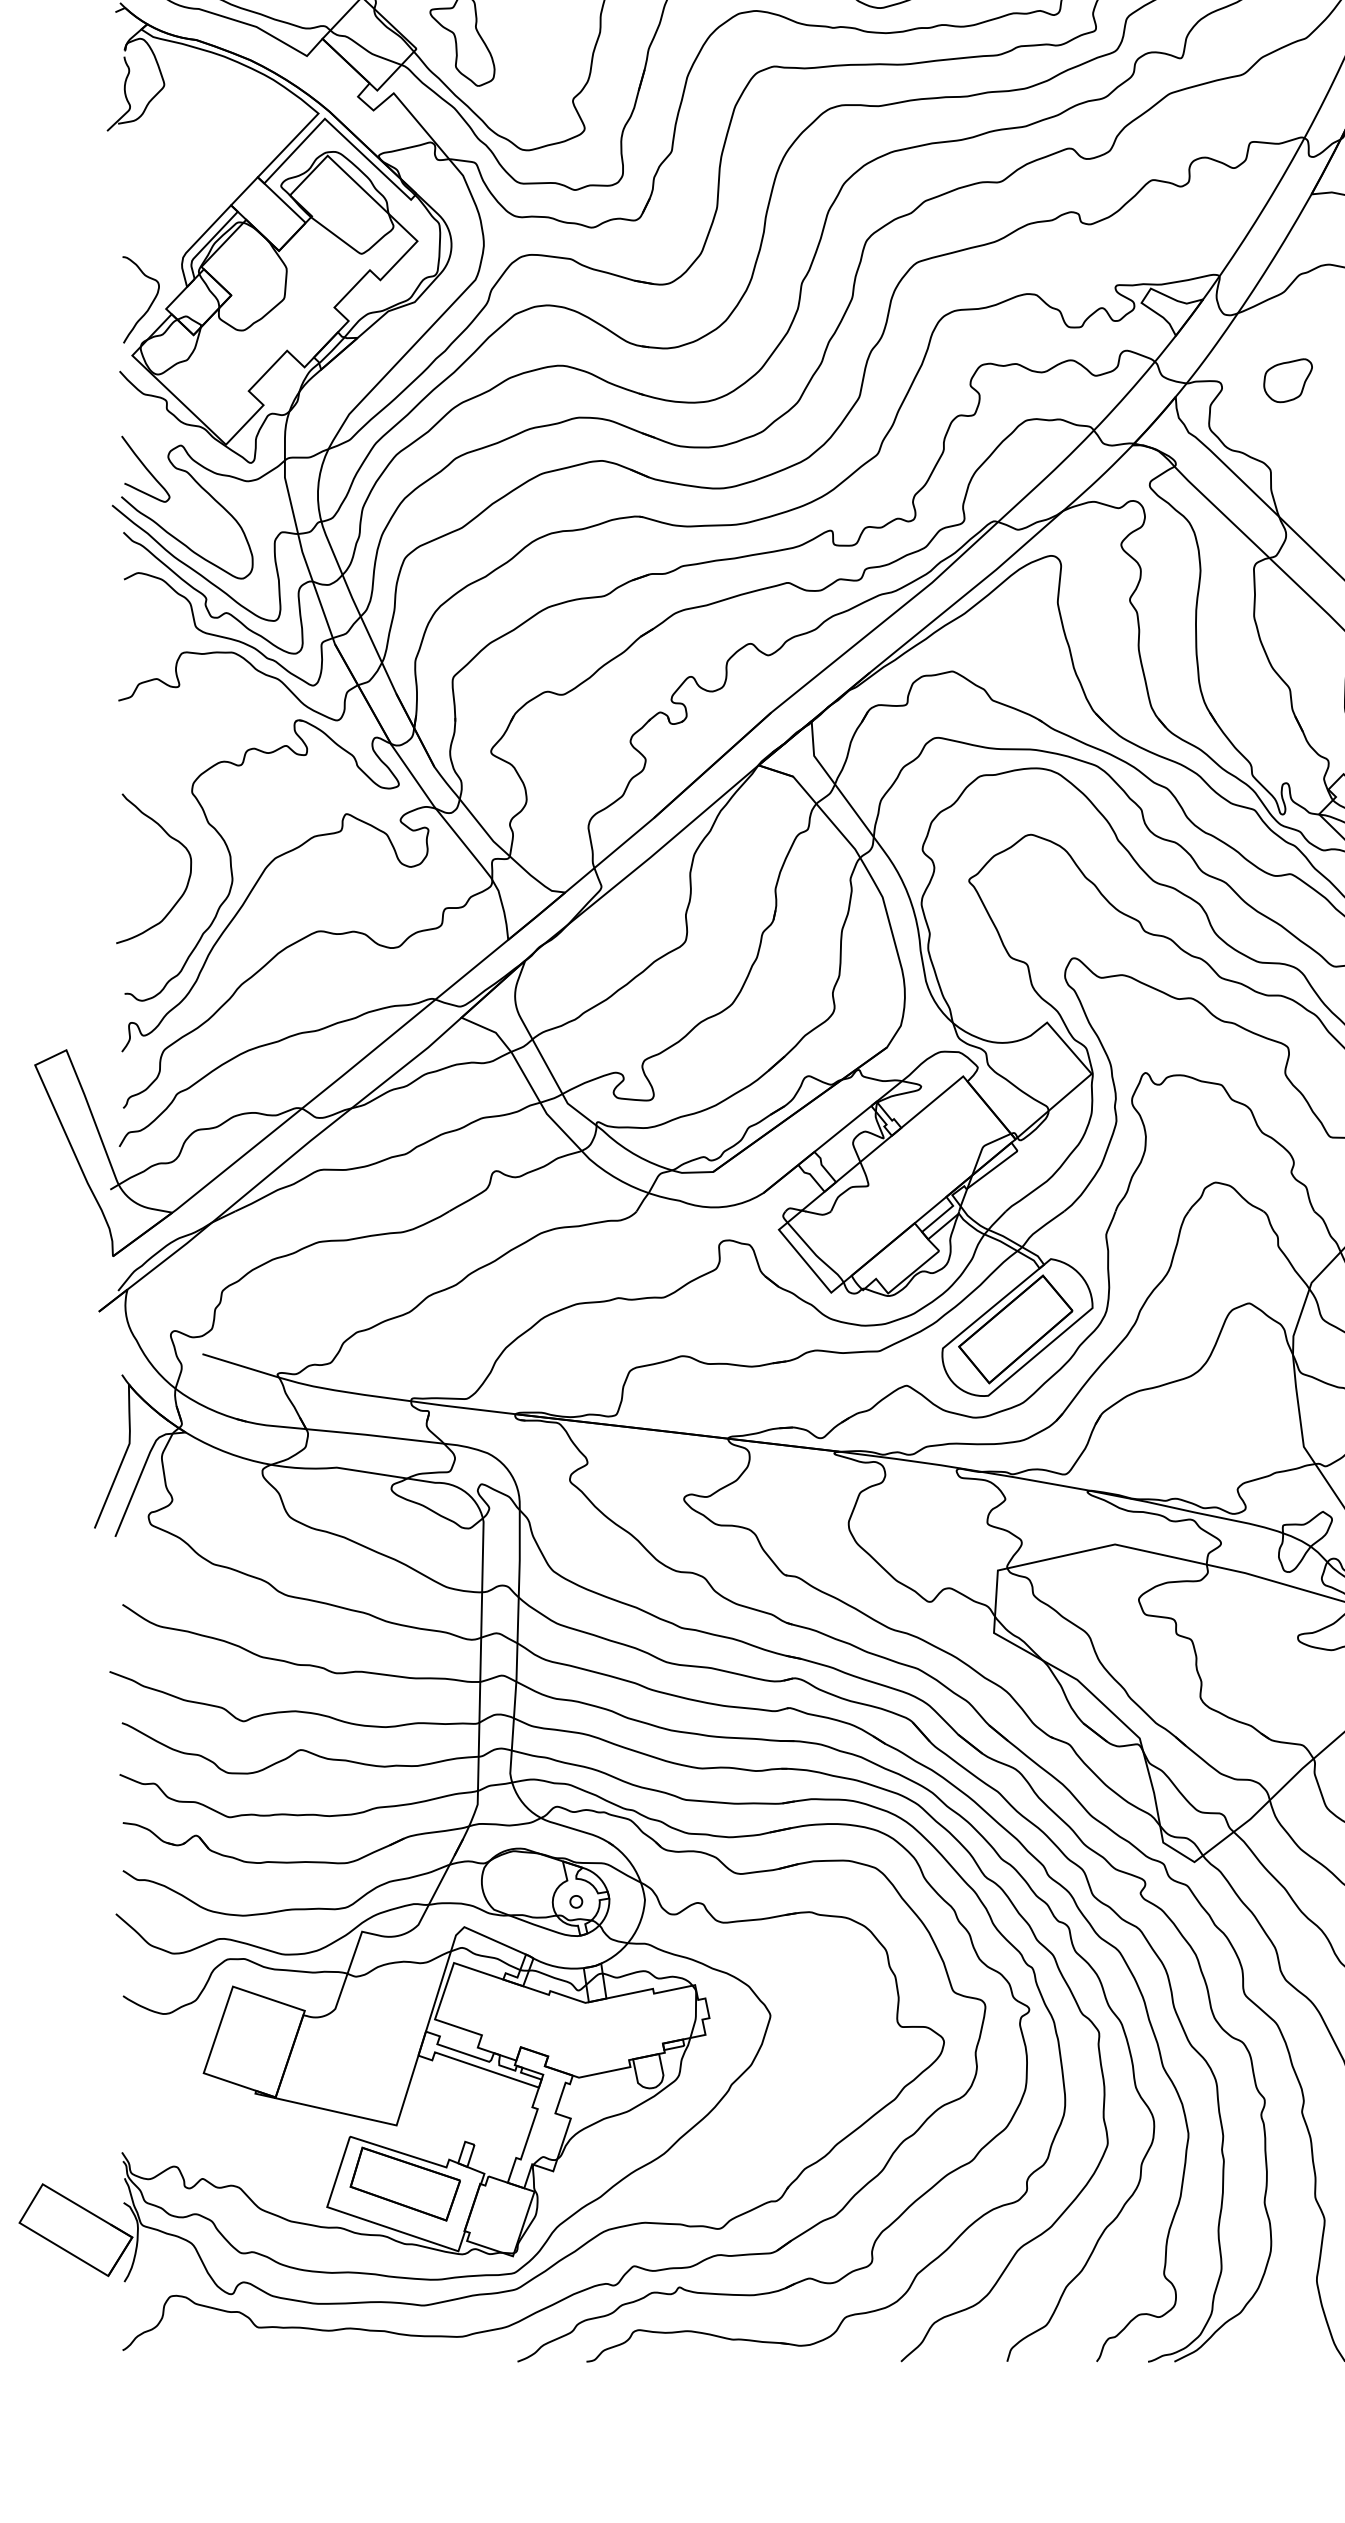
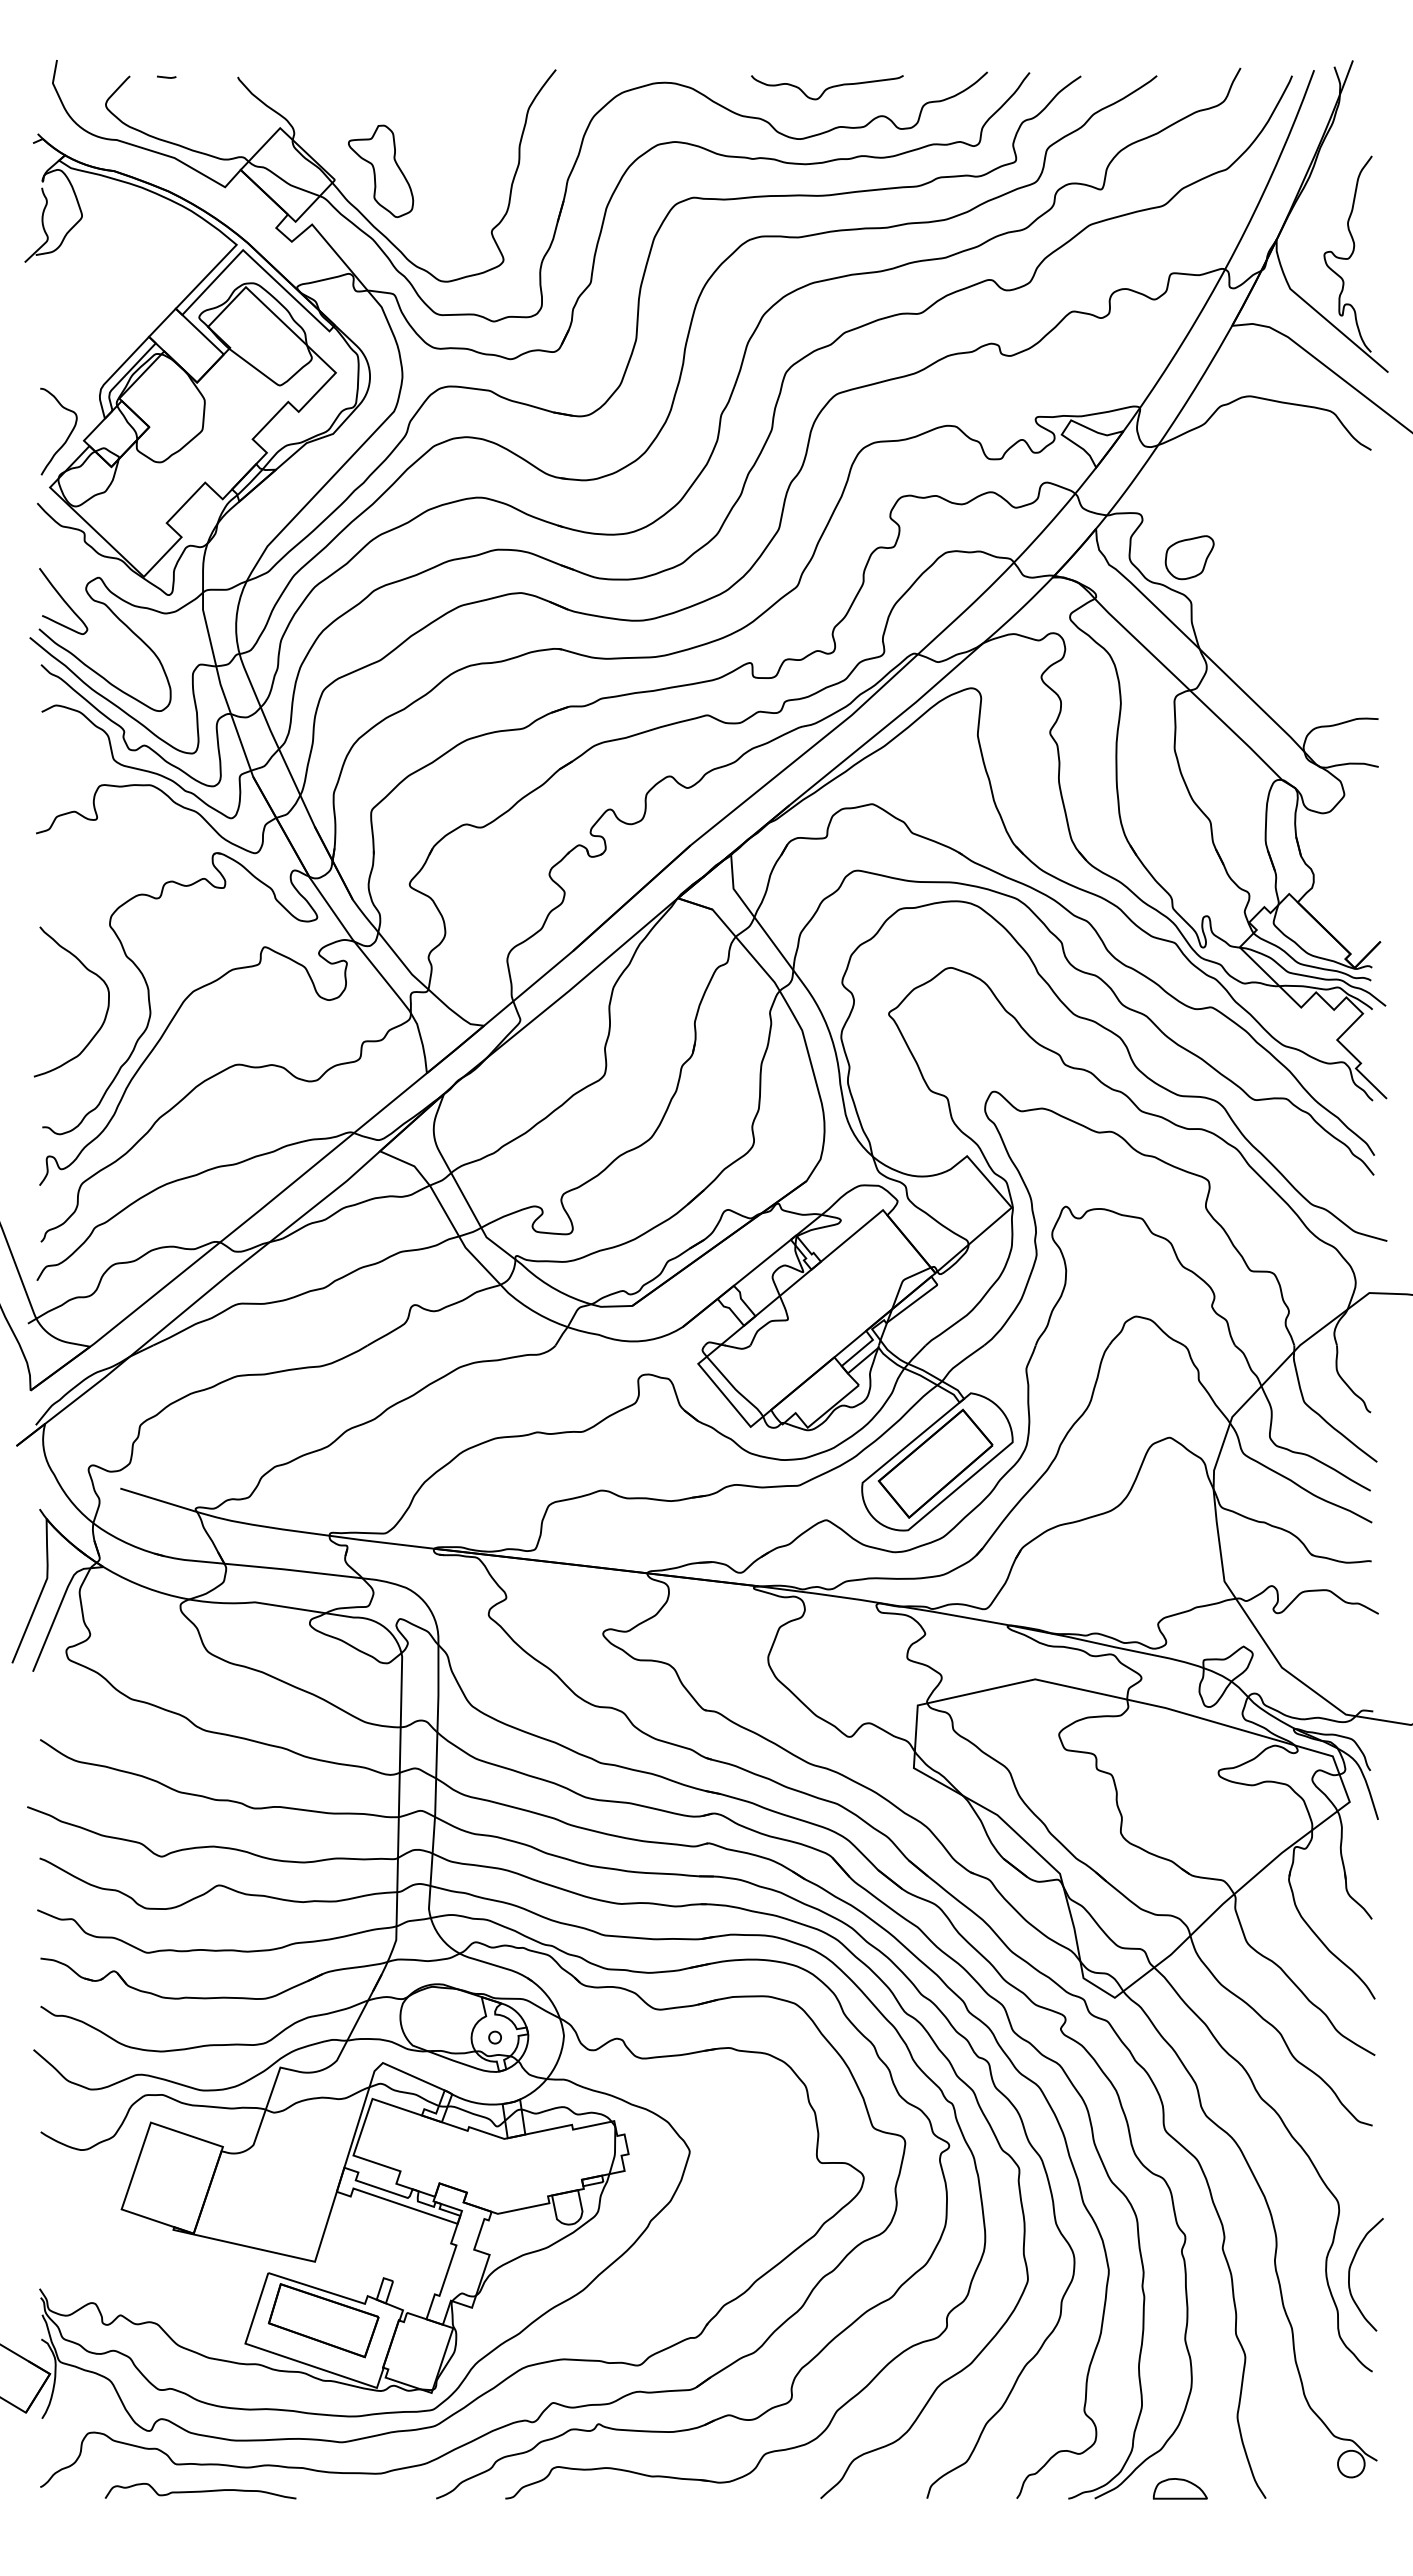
part: (1287, 380) -> (1189, 557), moved
part: (1258, 2351) -> (1179, 2488), added
curve: (282, 2353) -> (200, 2490), added

